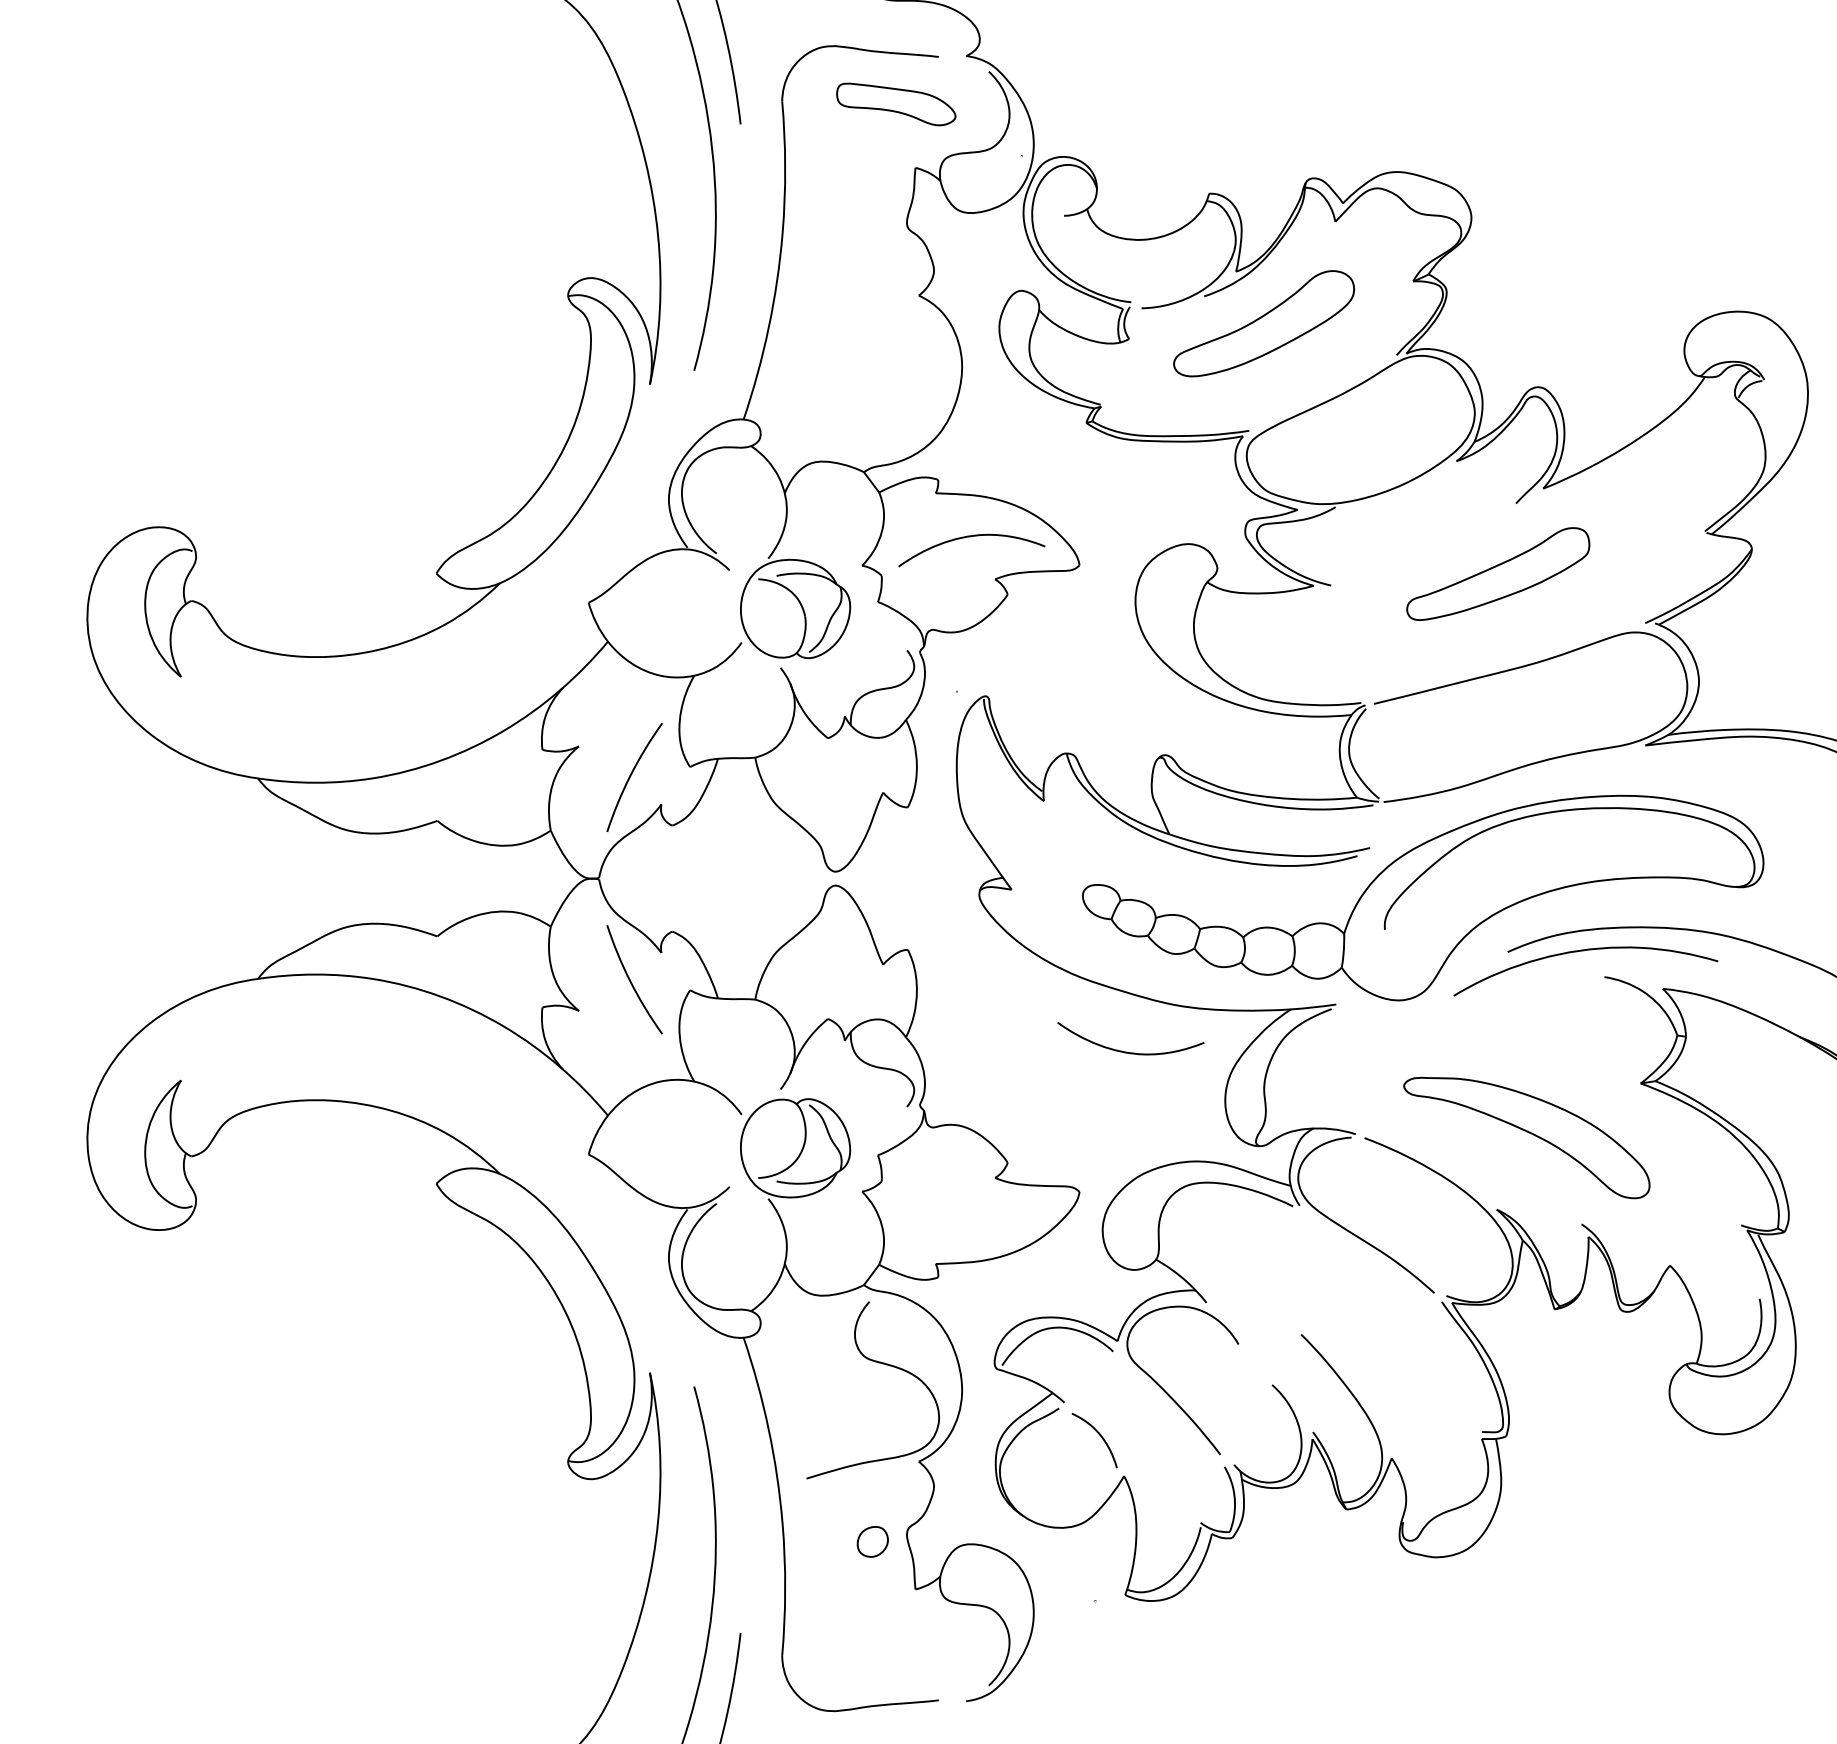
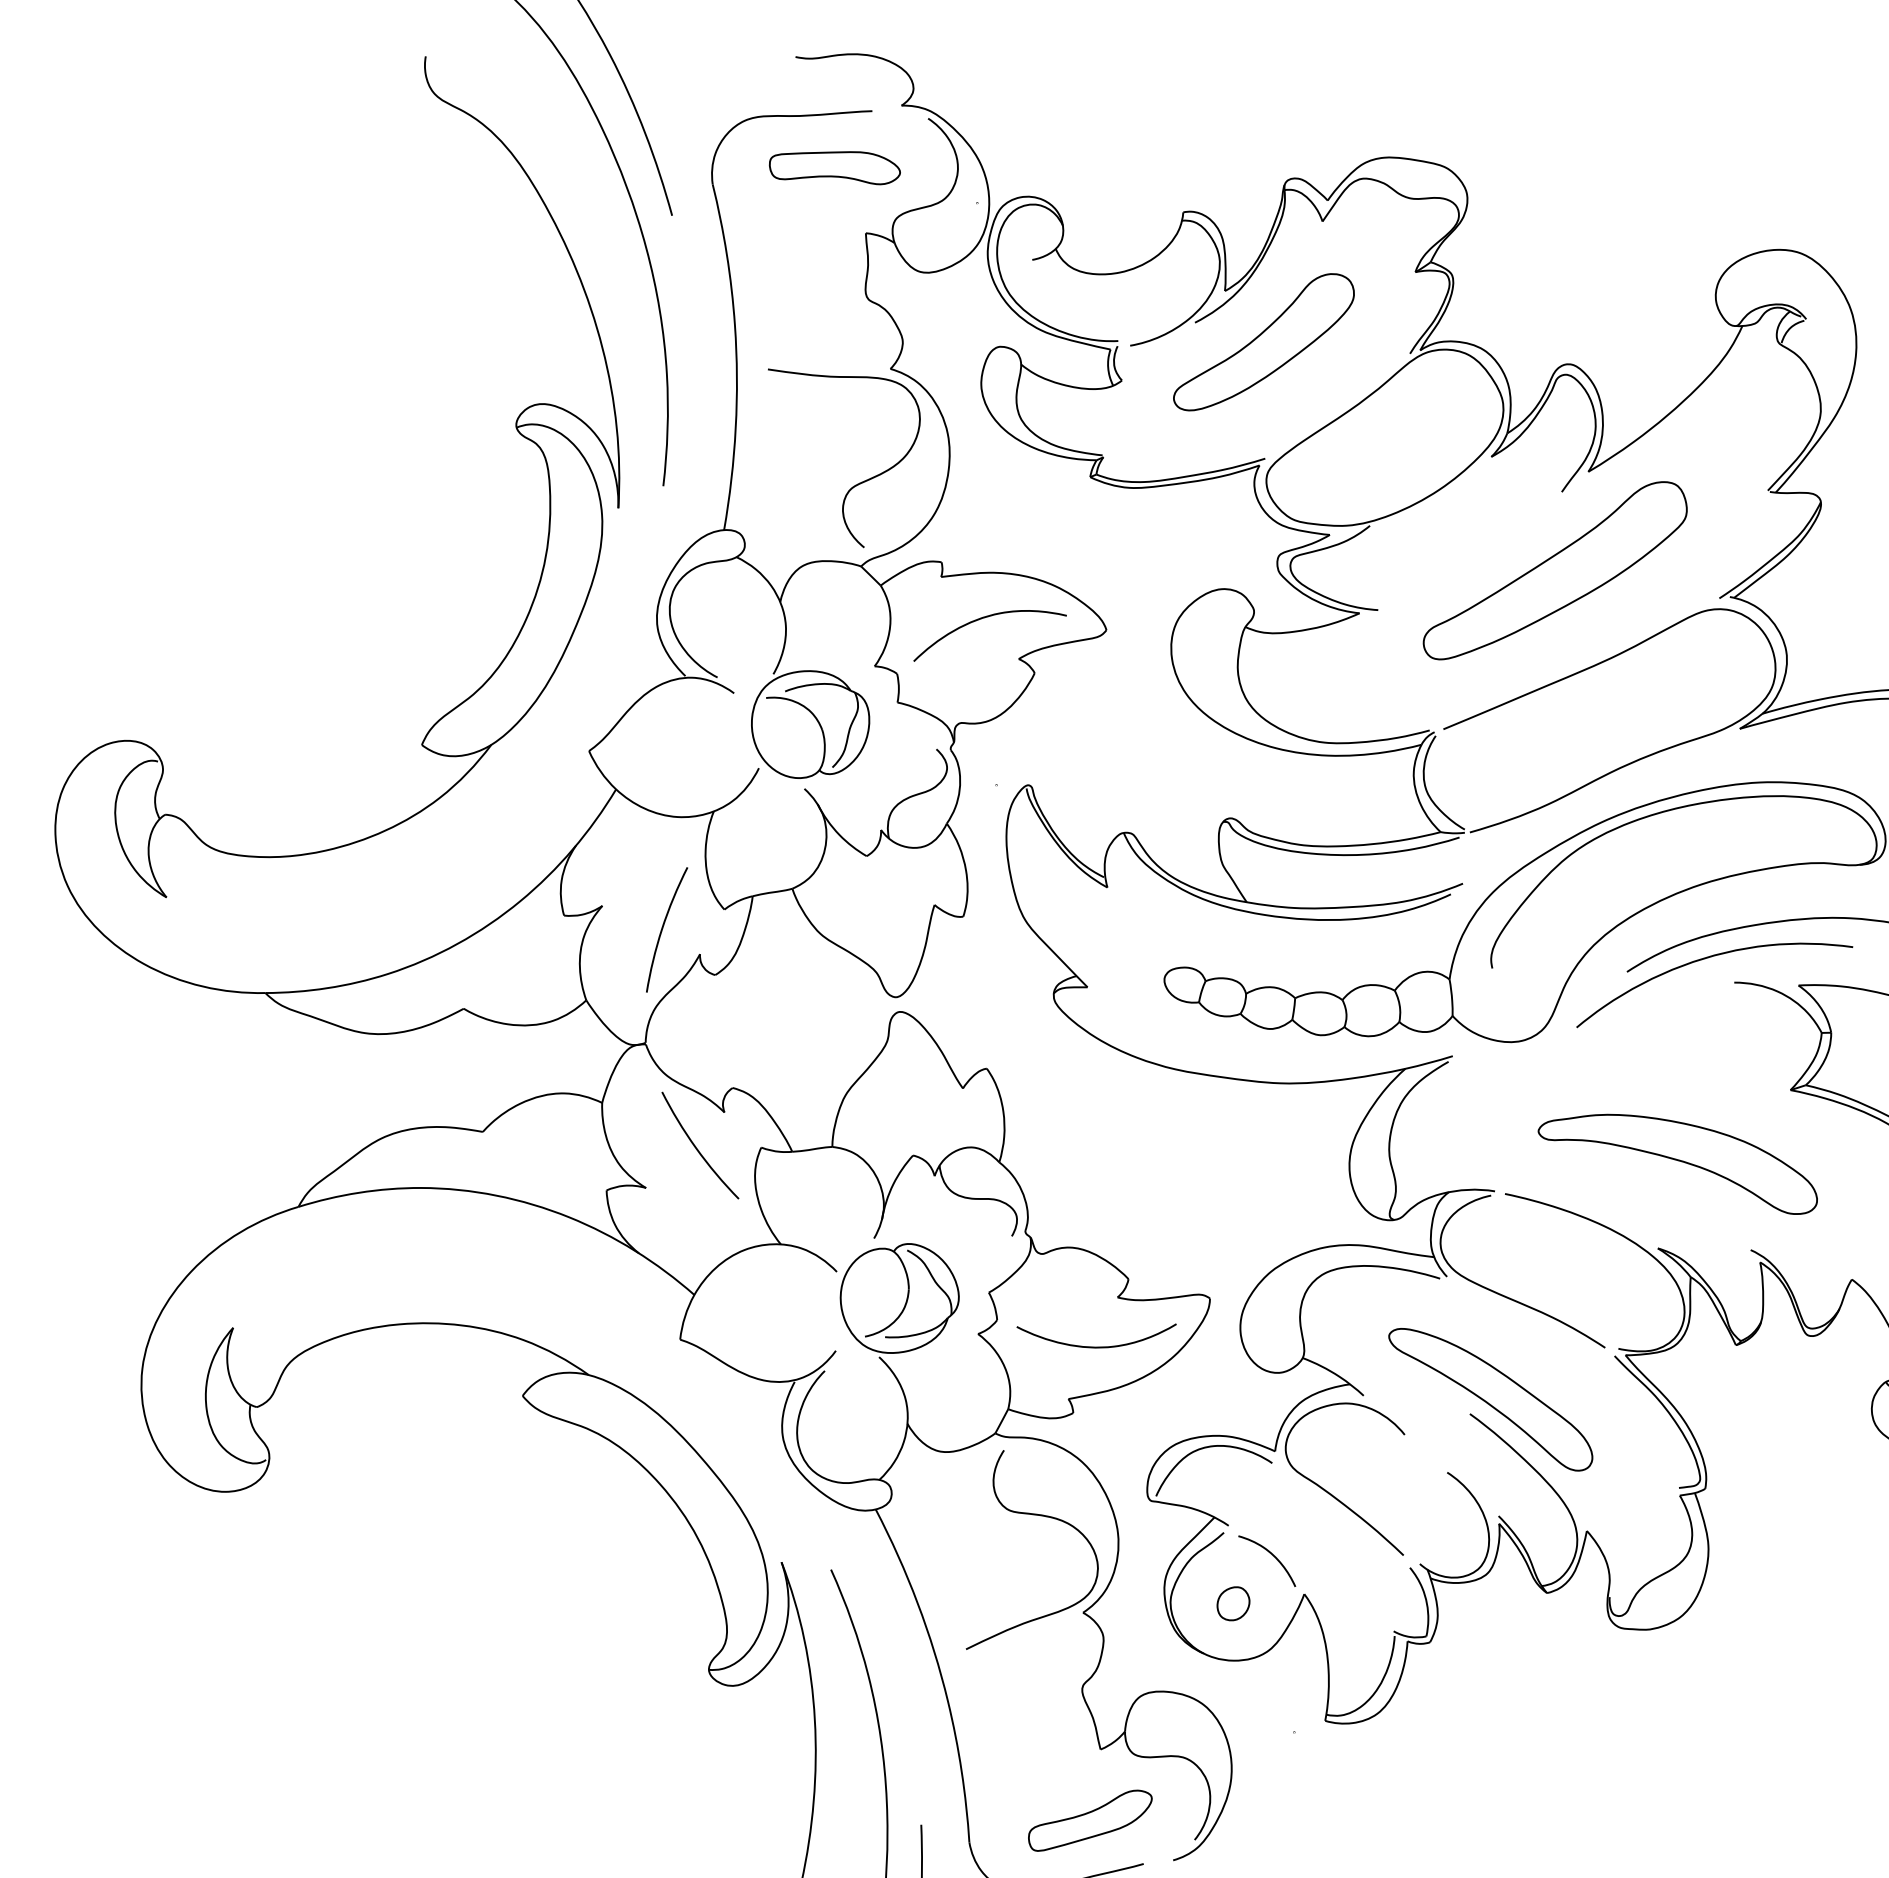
curve: (880, 393) -> (865, 479), added
part: (1498, 573) -> (1554, 569), size x1.43
curve: (1127, 1051) -> (1096, 1346), moved
part: (1322, 1323) -> (1490, 1398), added
part: (872, 1541) -> (1233, 1603), moved
part: (896, 1652) -> (1090, 1819), added

